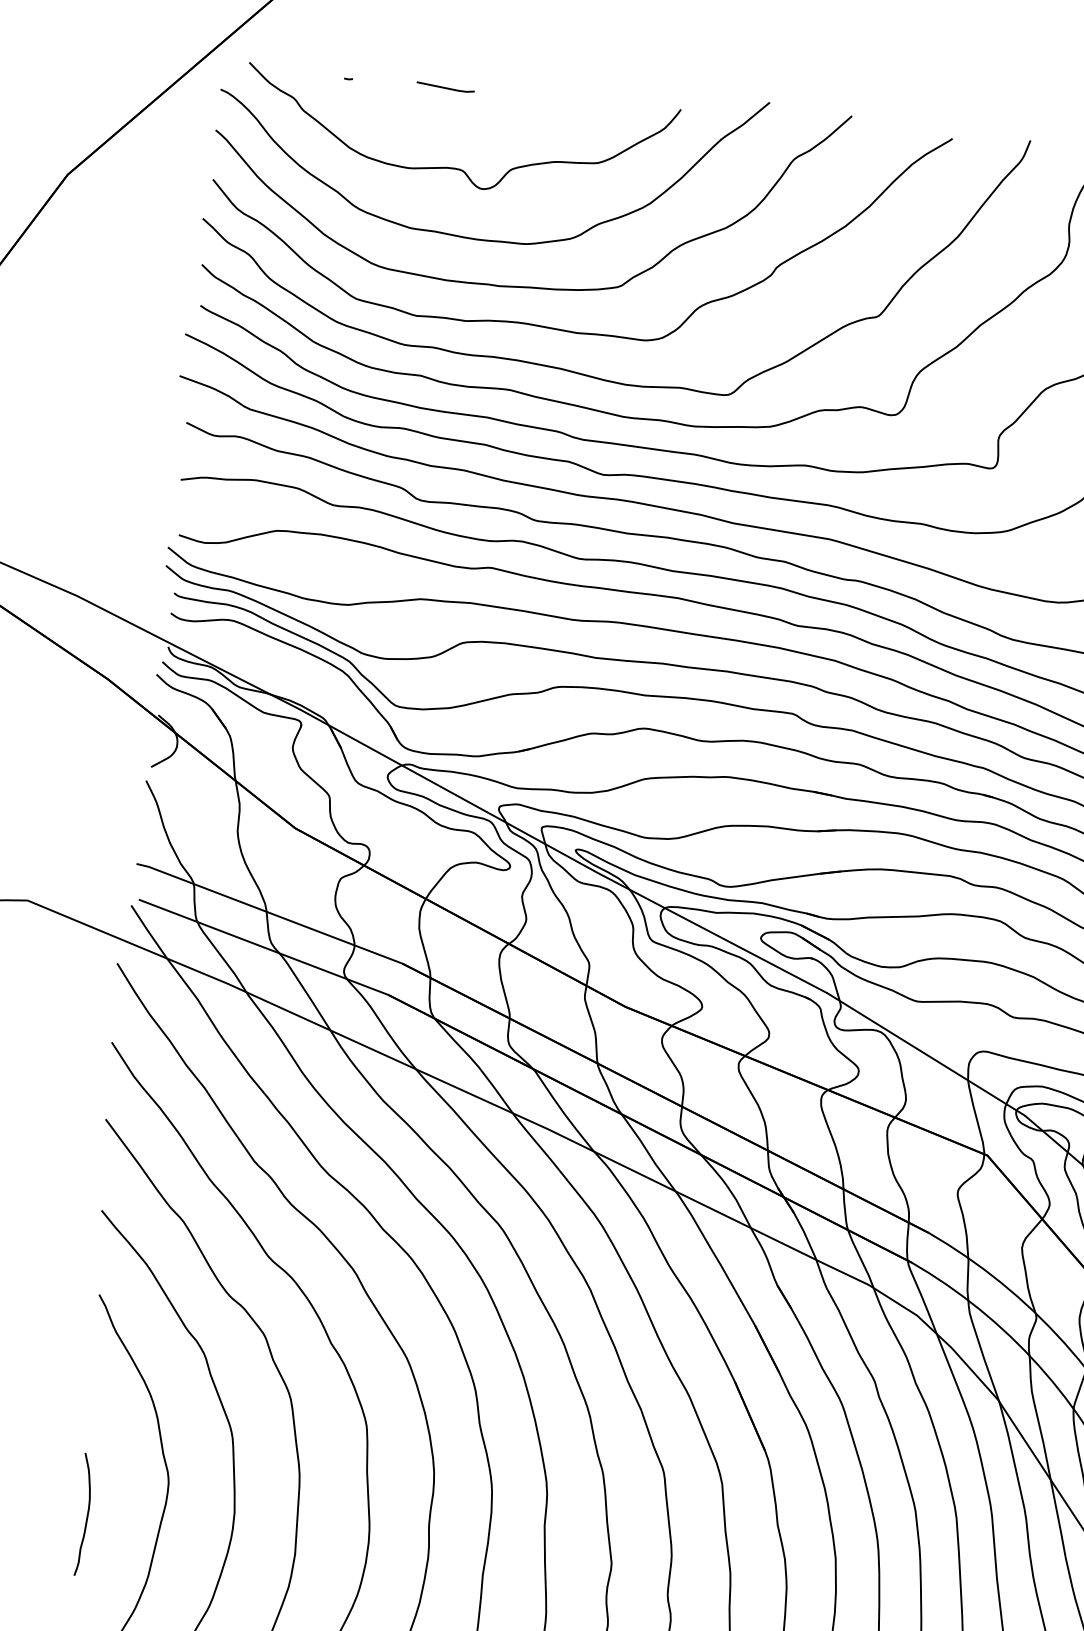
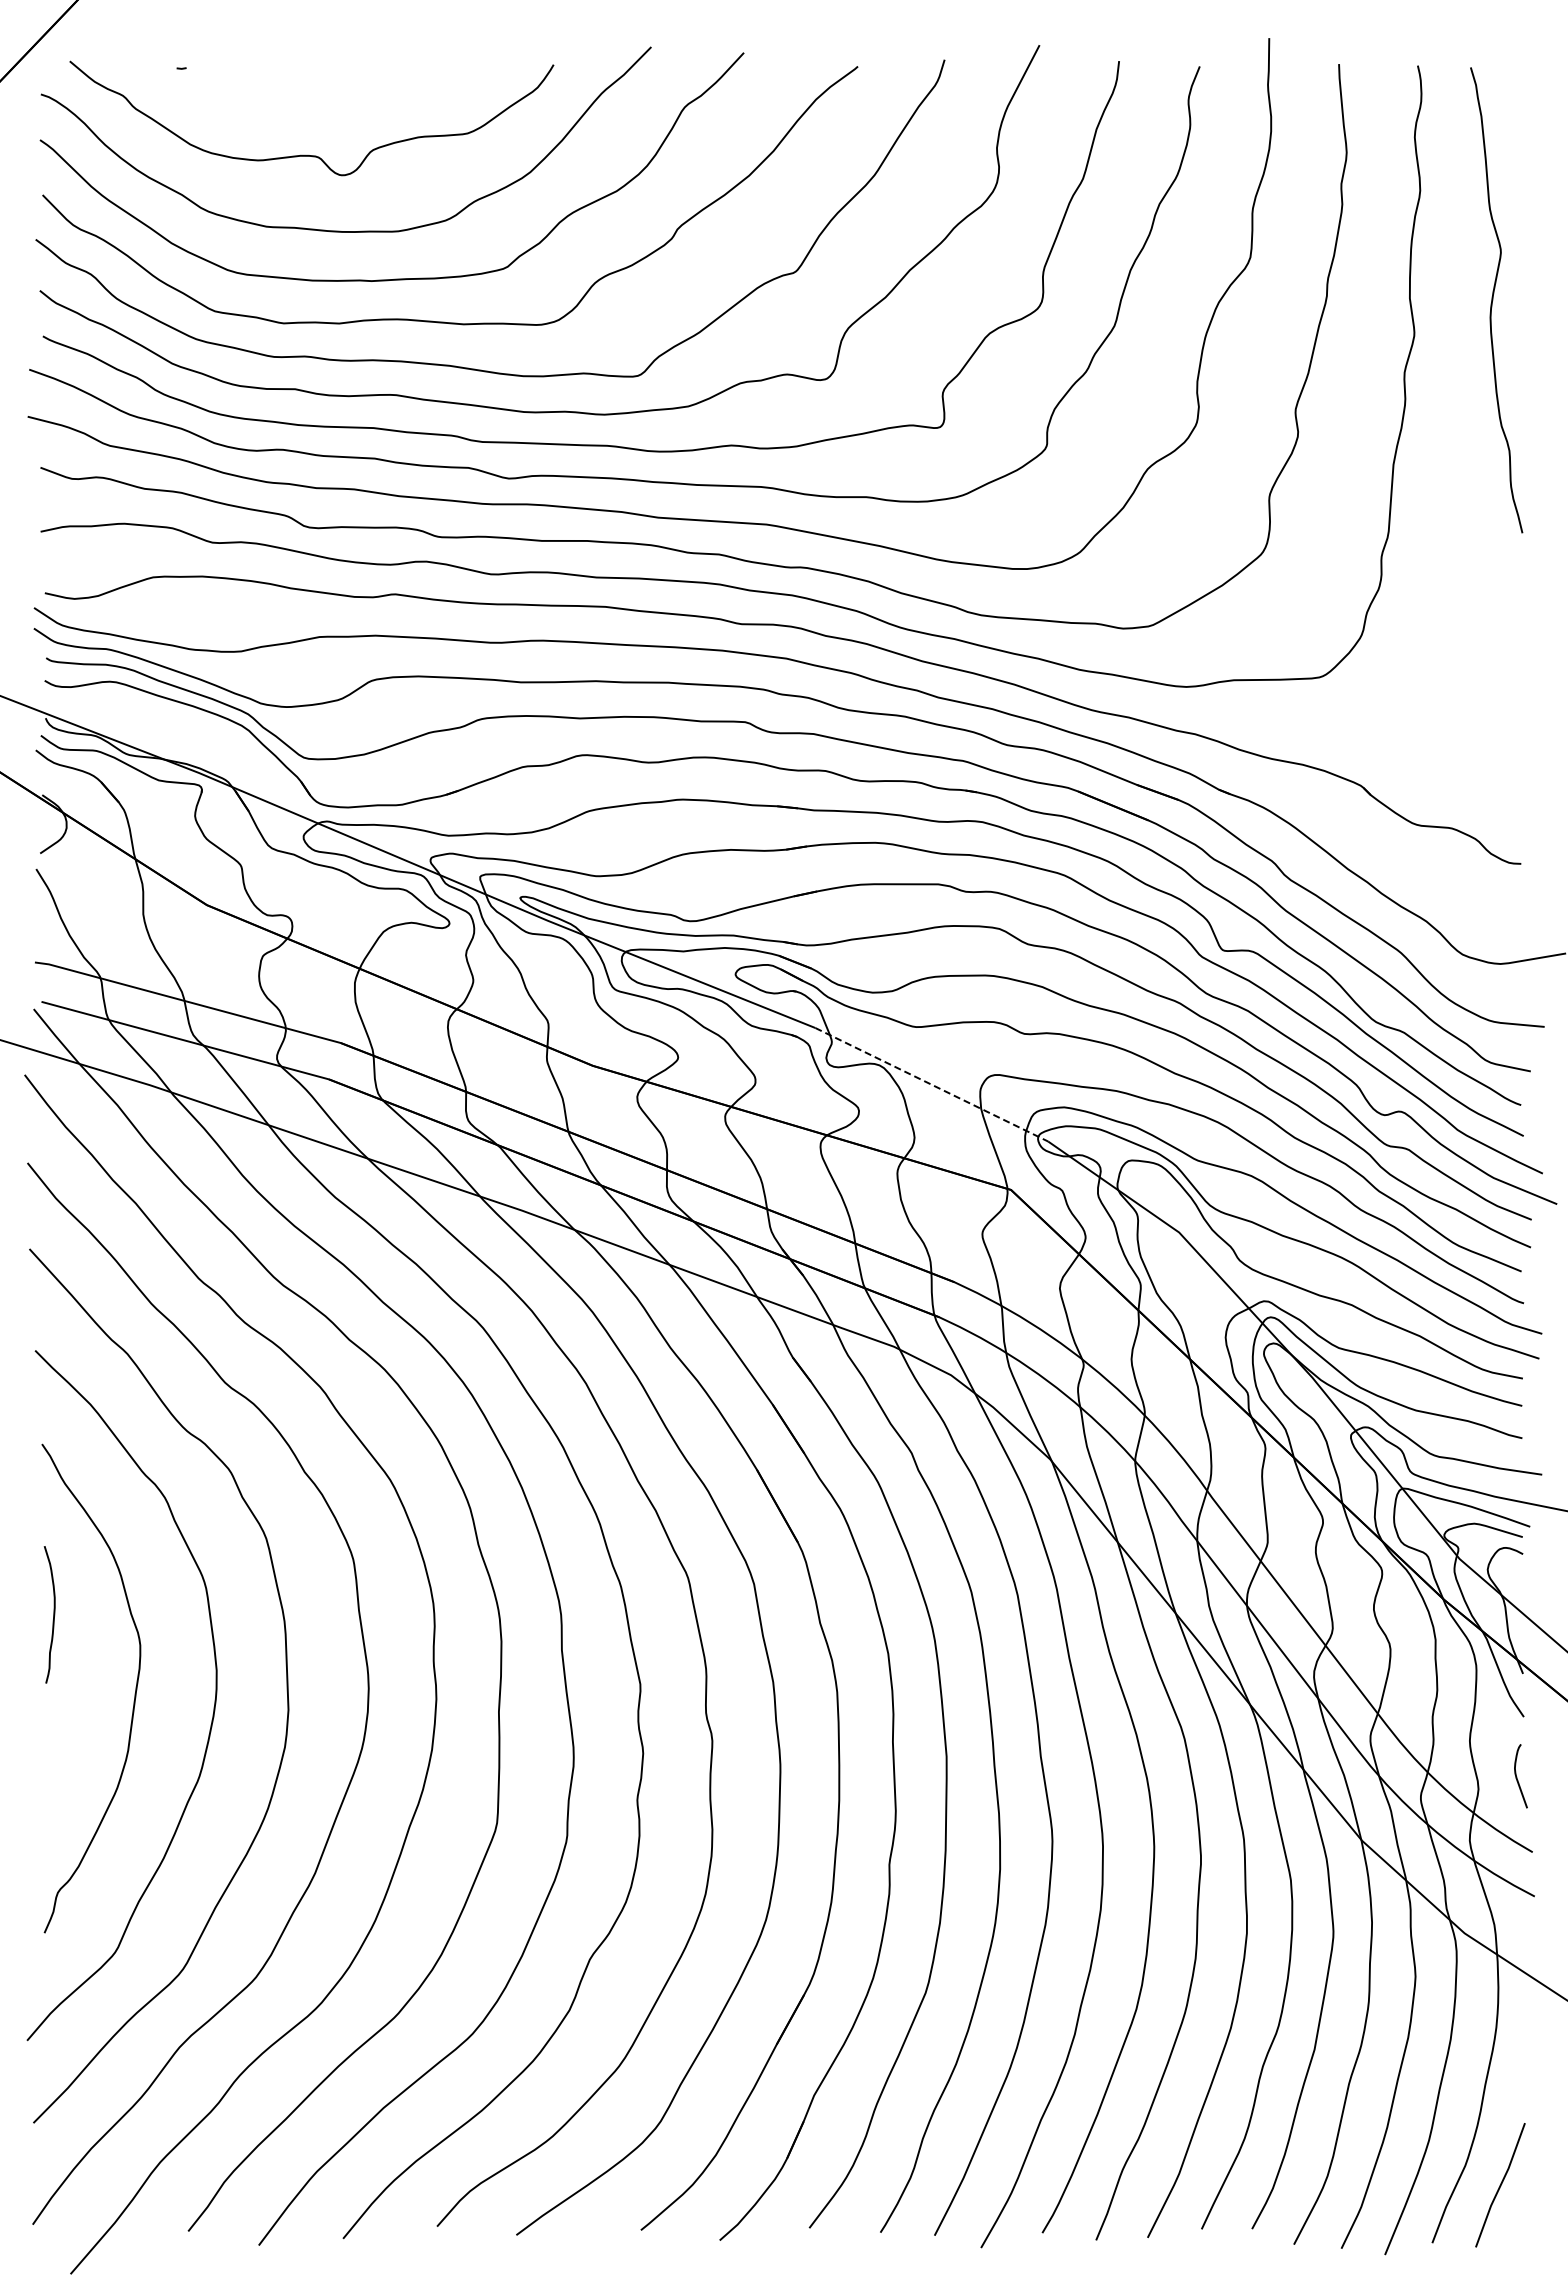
line: (445, 87) -> (289, 66), removed
line: (926, 1054) -> (932, 1084), solid -> dashed
curve: (87, 1514) -> (53, 1614), moved

